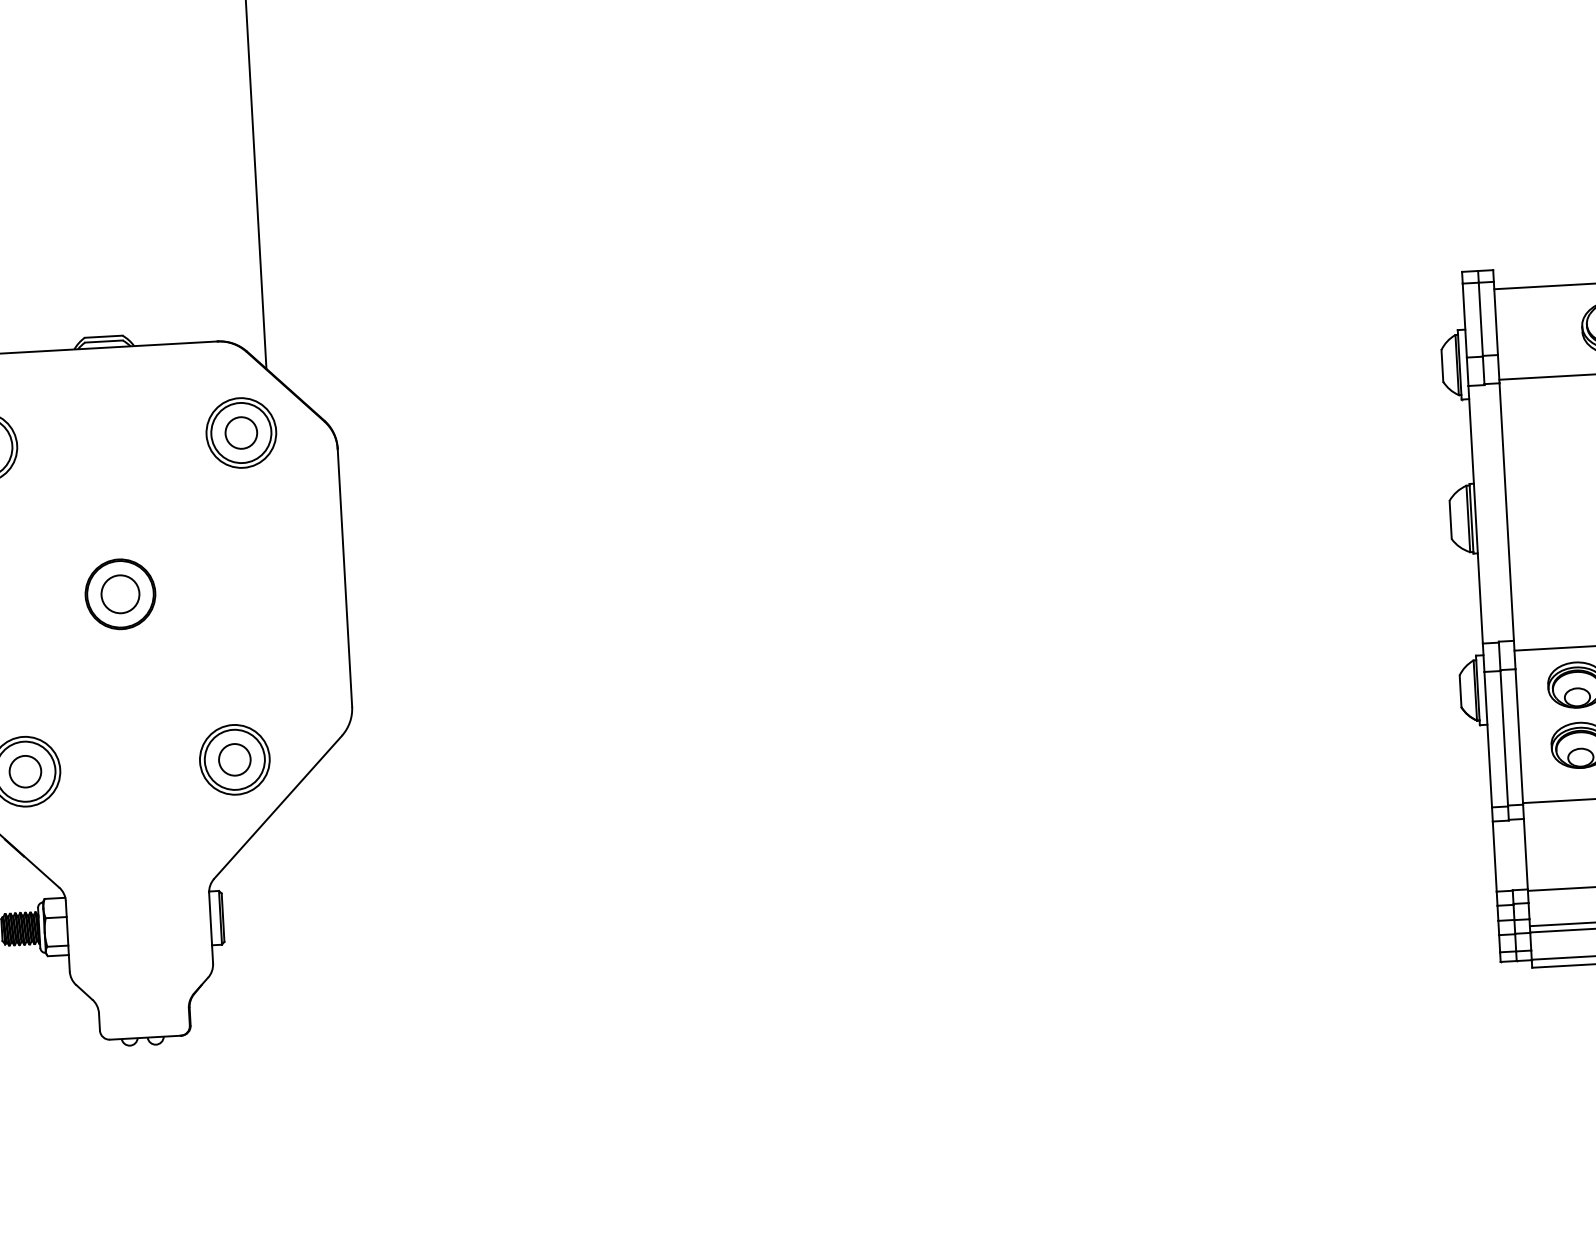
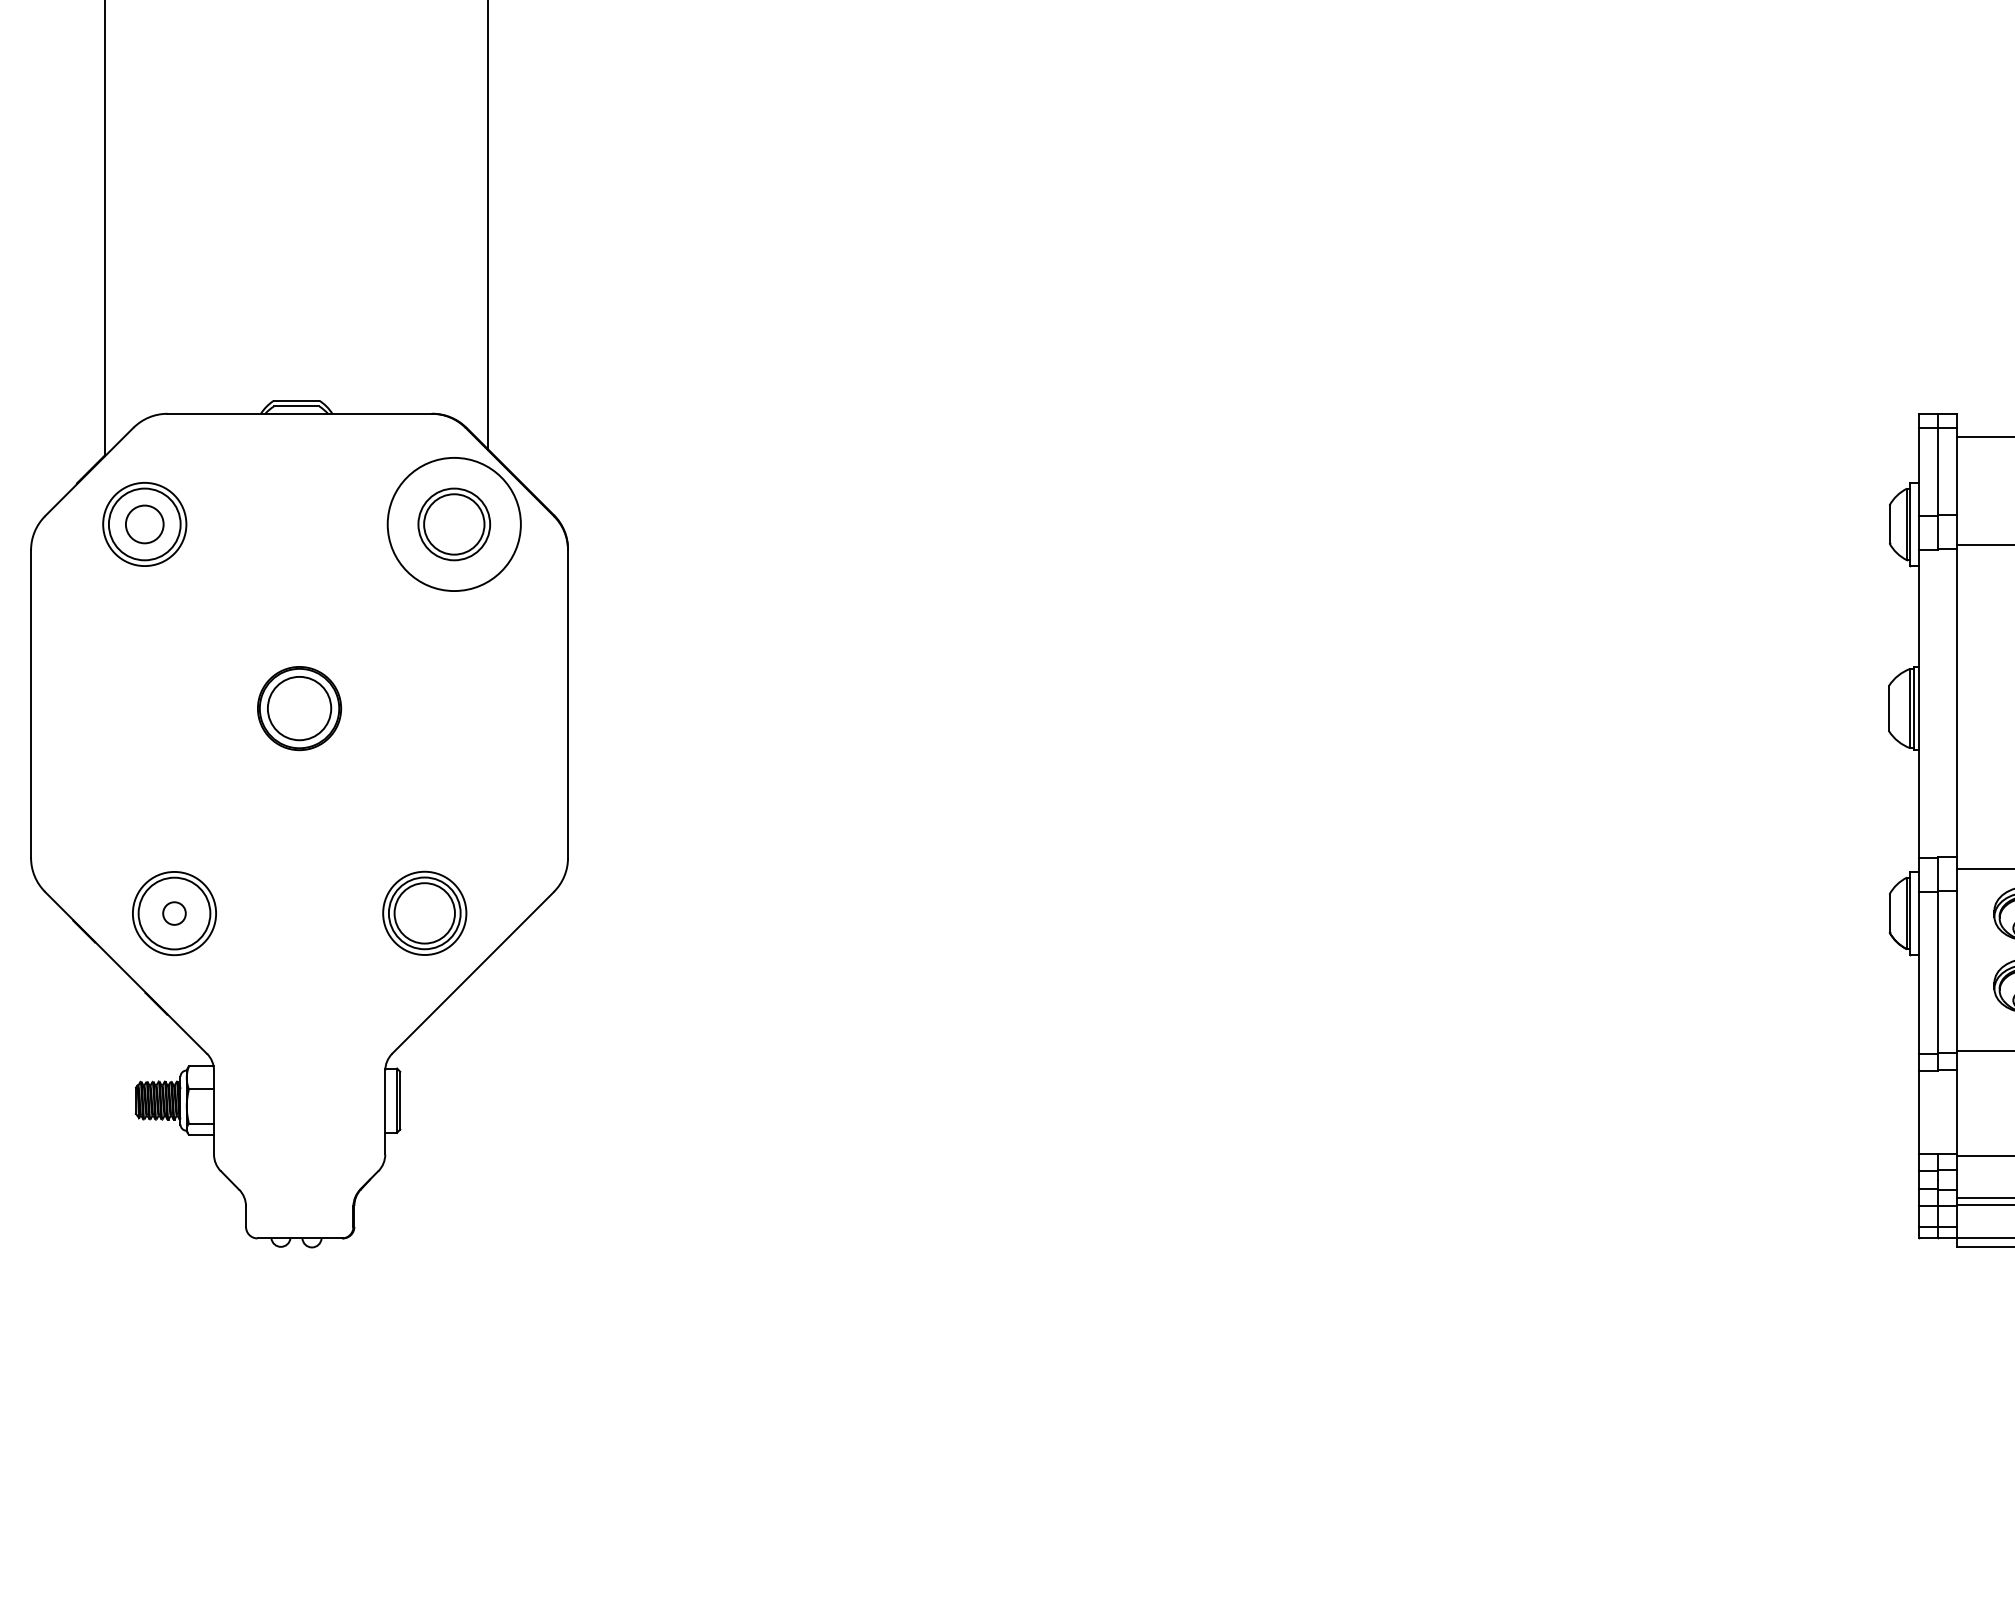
circle: (240, 433) -> (453, 524), size x1.6
circle: (241, 433) -> (454, 524), size x1.6
circle: (120, 594) -> (299, 708), size x1.4
circle: (234, 759) -> (424, 913), size x1.6
circle: (25, 771) -> (174, 913), size x0.6

